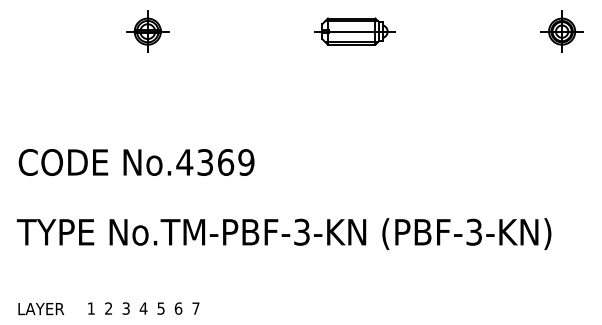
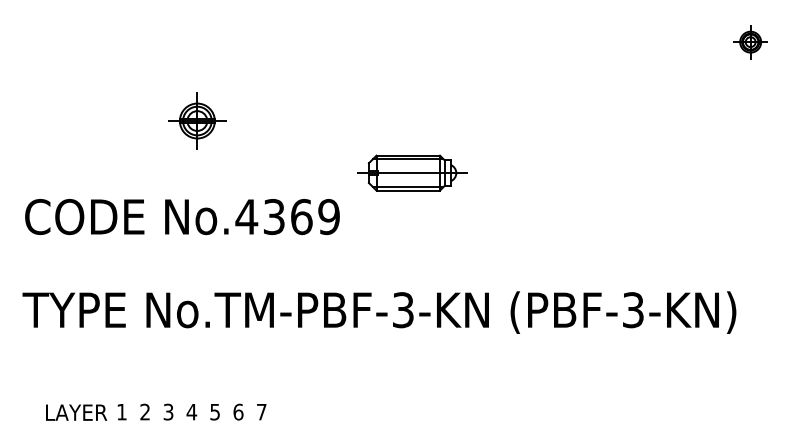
part: (147, 31) -> (197, 120), moved
part: (354, 31) -> (412, 172), moved
part: (561, 31) -> (749, 42), size x0.6
text: (41, 309) -> (76, 413), moved

